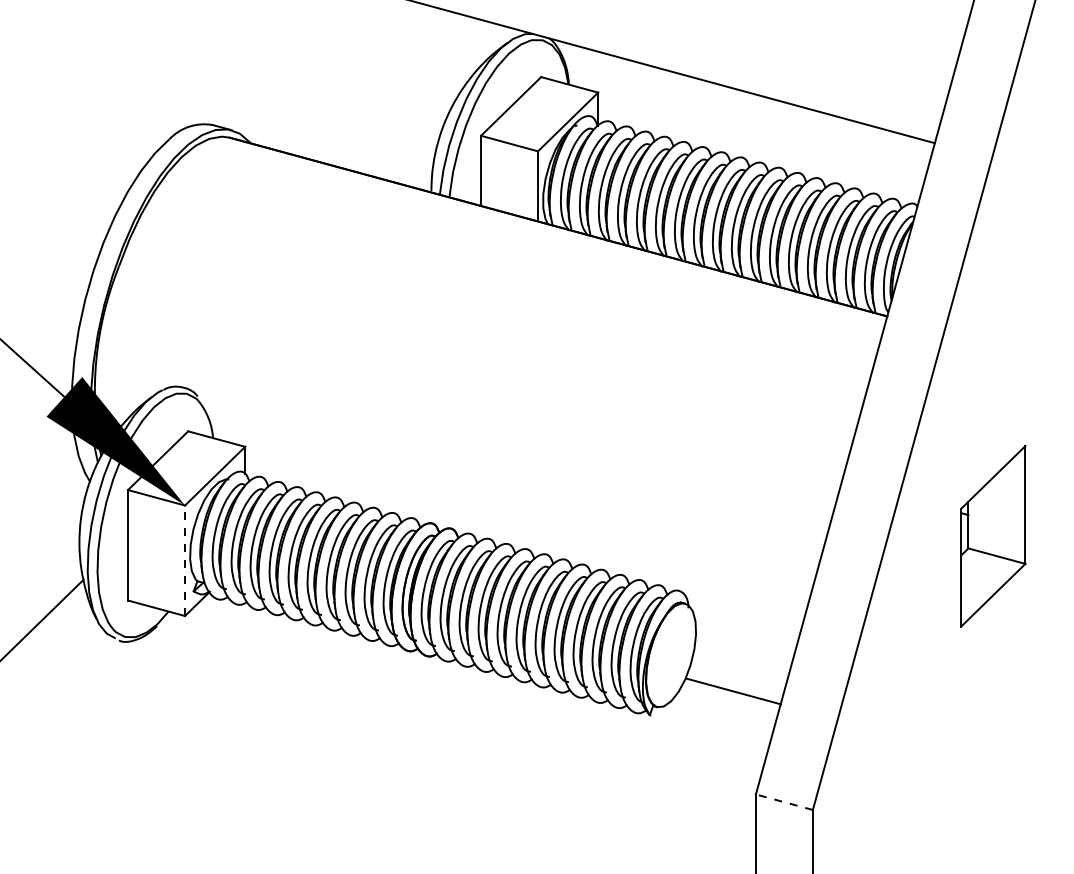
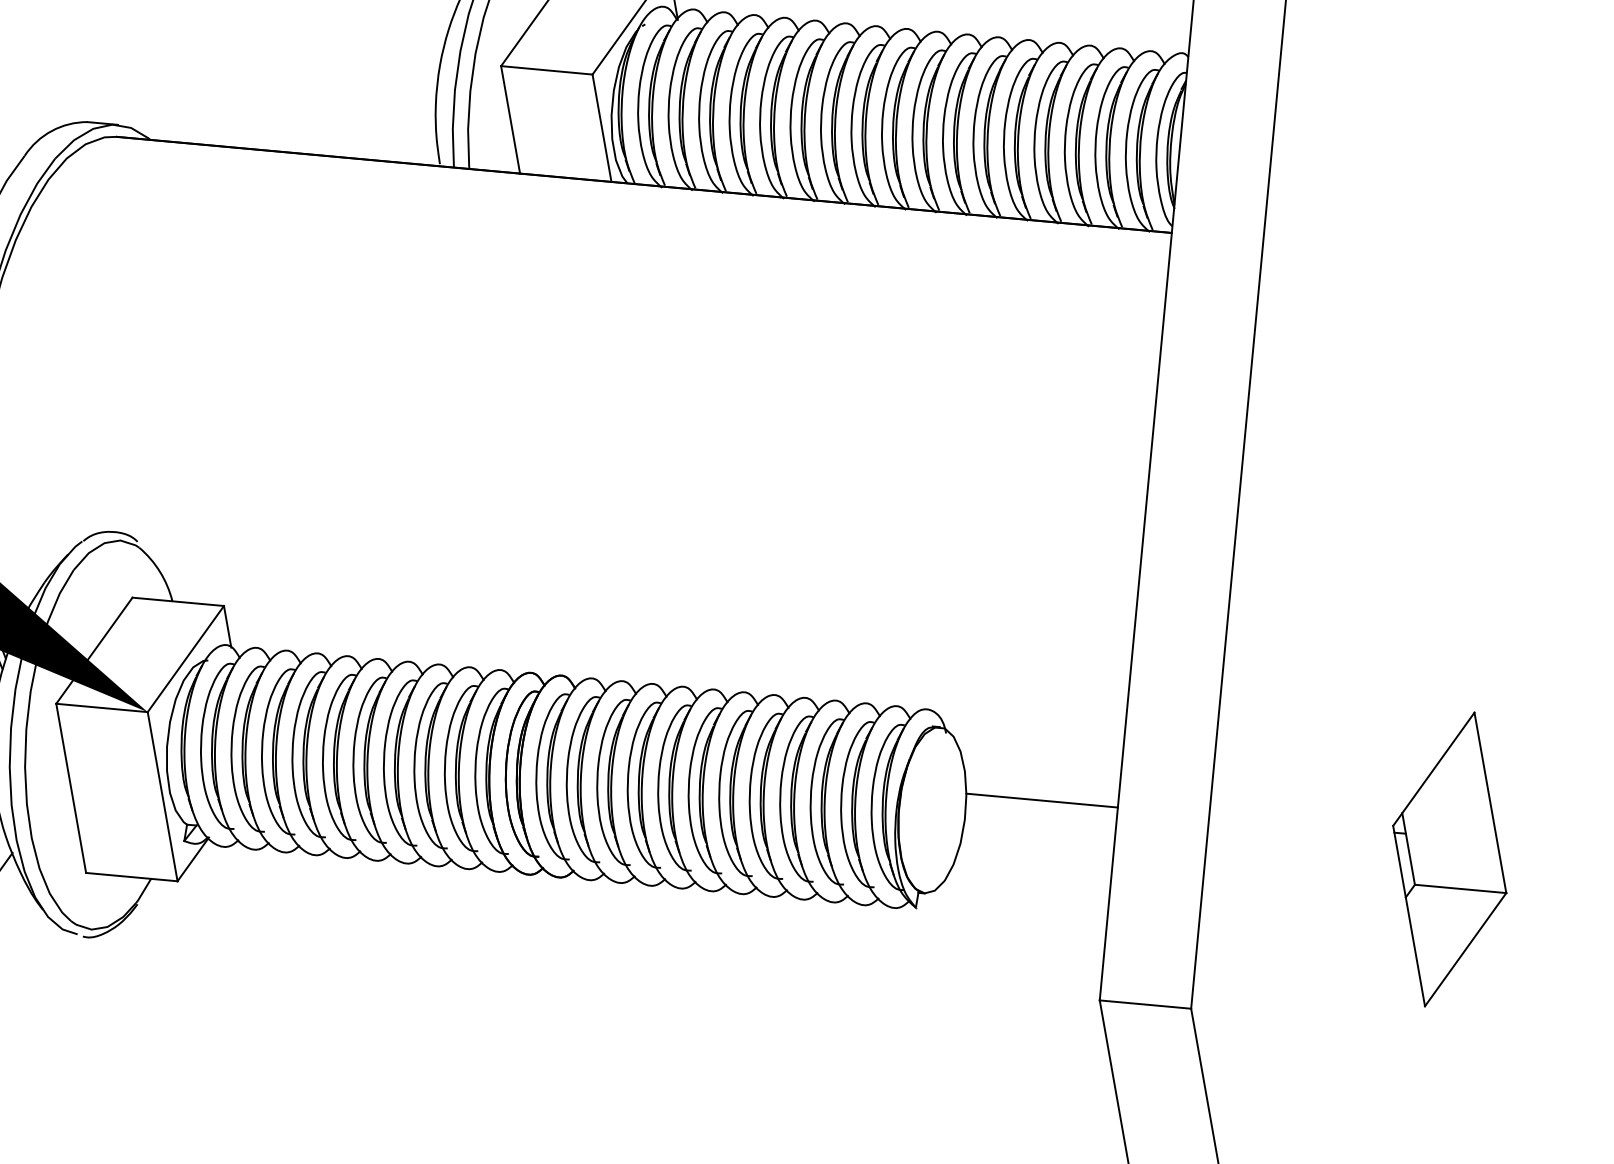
part: (993, 536) -> (1450, 859), moved
line: (185, 560) -> (163, 796), dashed -> solid
line: (733, 691) -> (1041, 800), moved
line: (784, 802) -> (1145, 1004), dashed -> solid

